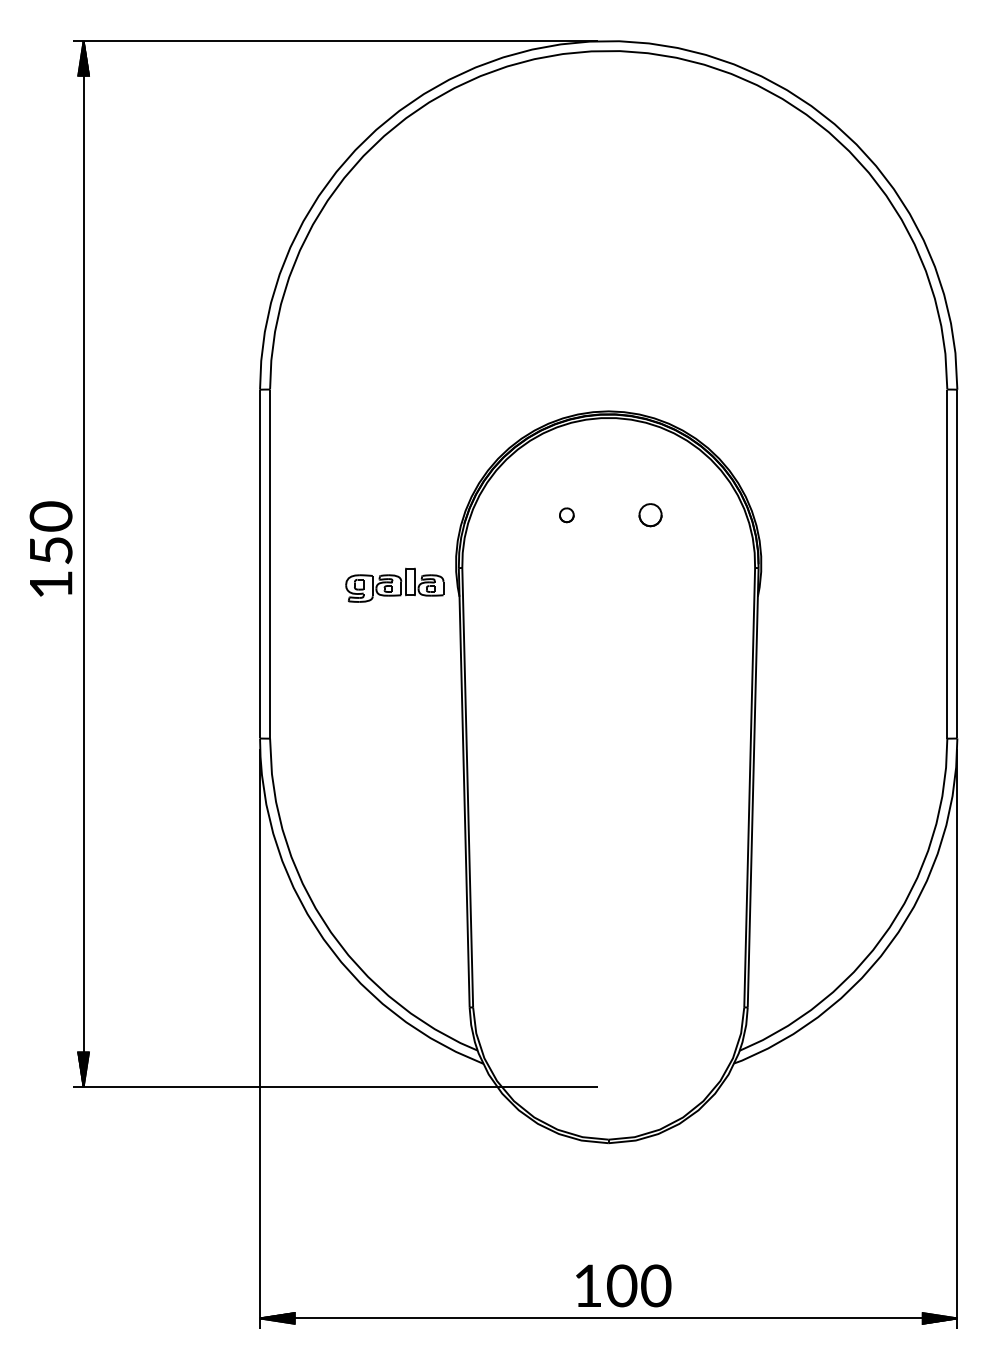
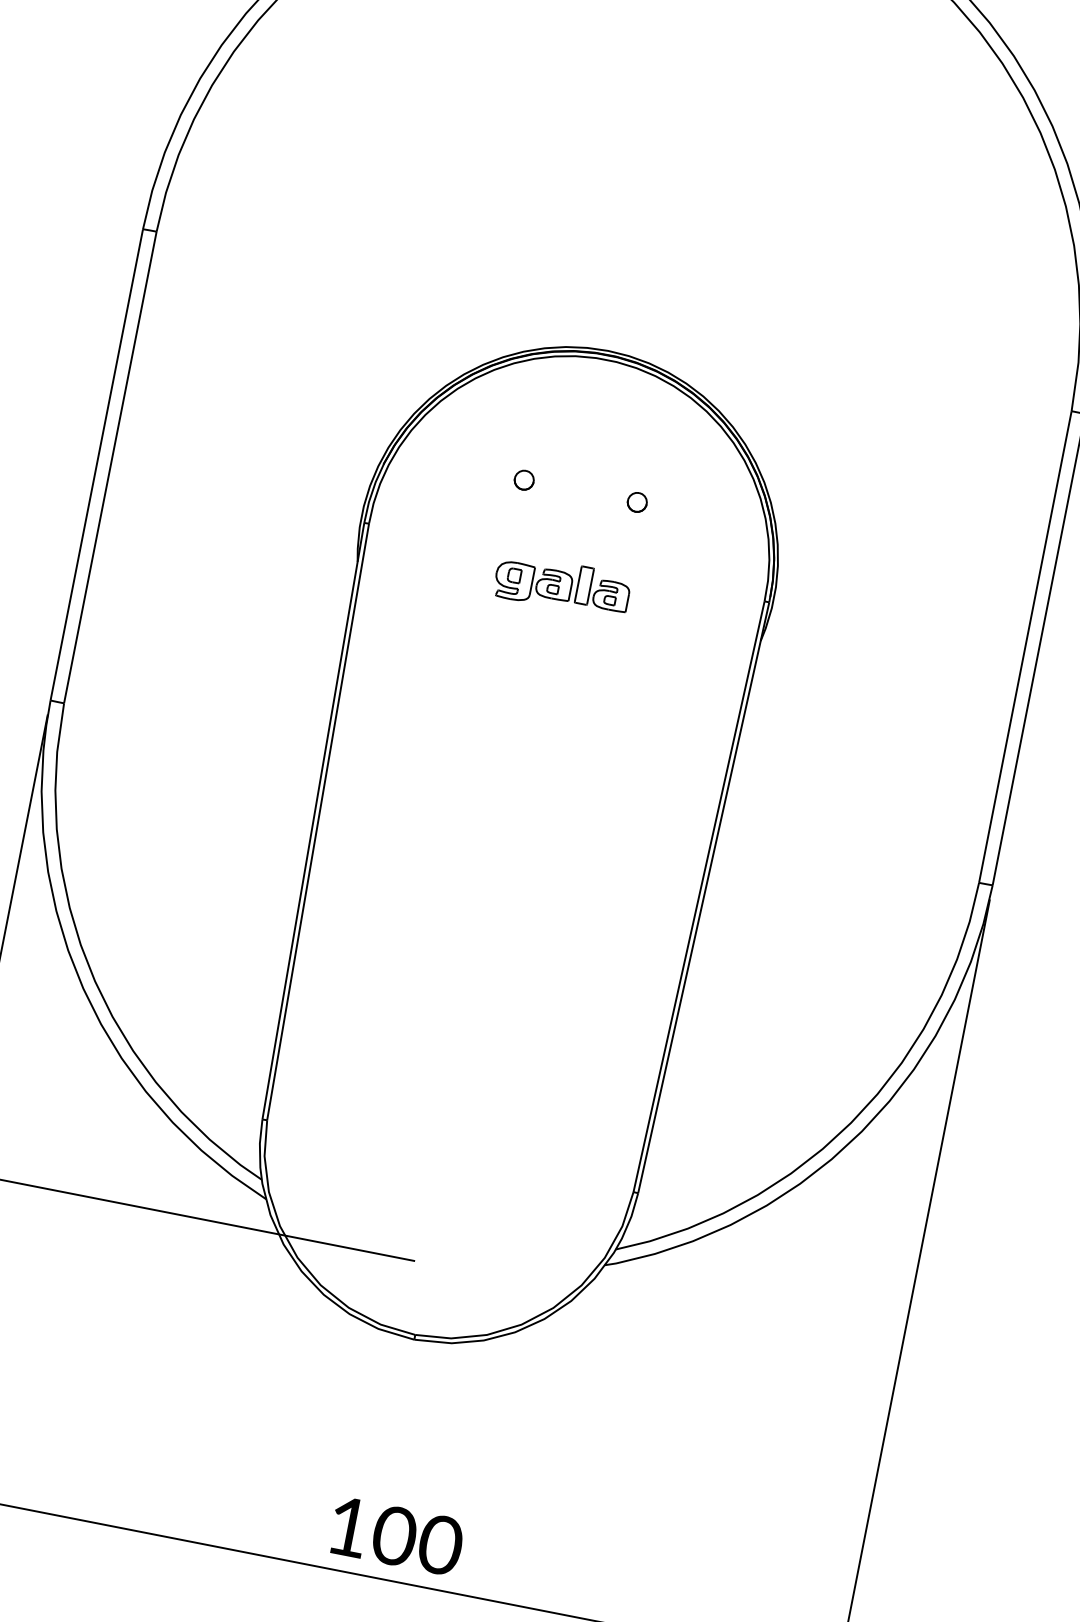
part: (650, 515) -> (637, 502), size x0.62
part: (394, 584) -> (562, 584), moved

